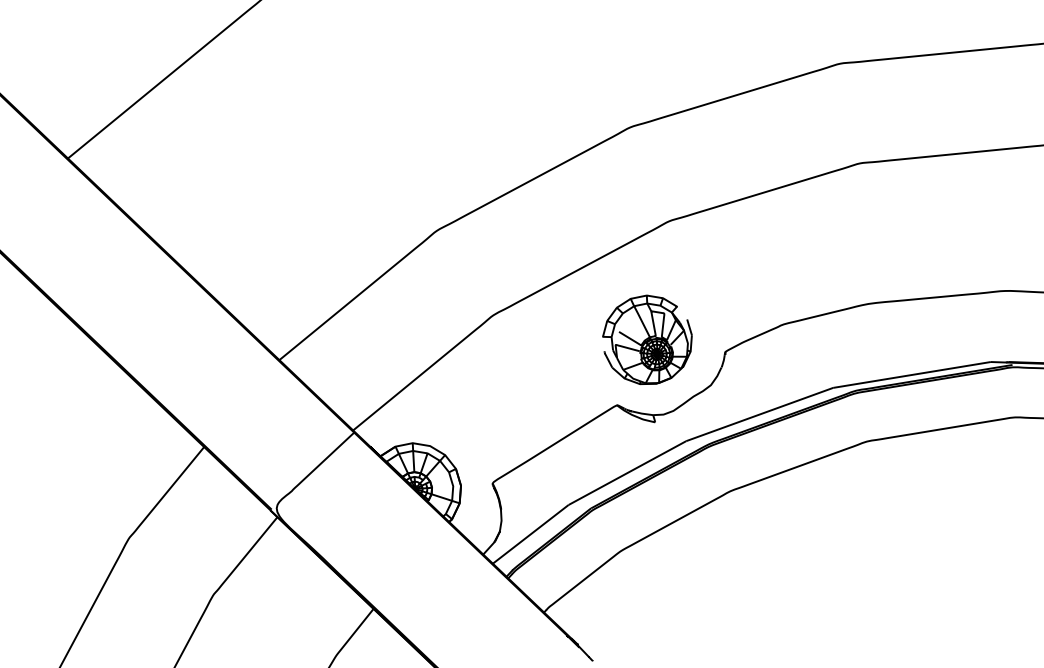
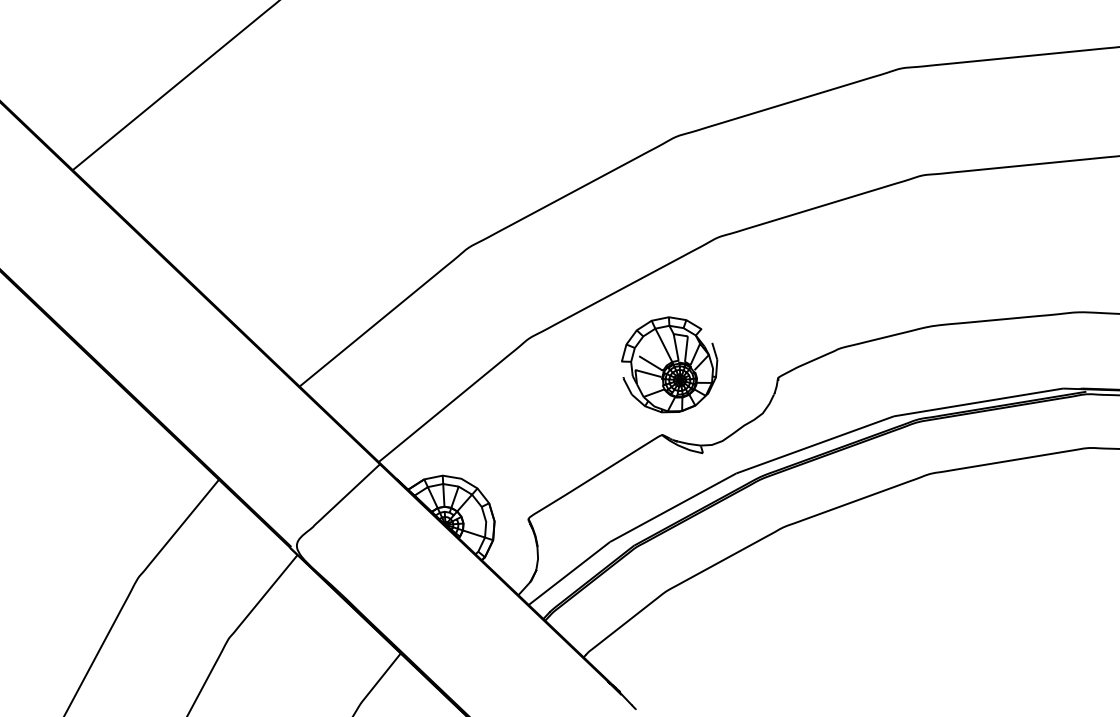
part: (647, 339) -> (669, 364), moved

